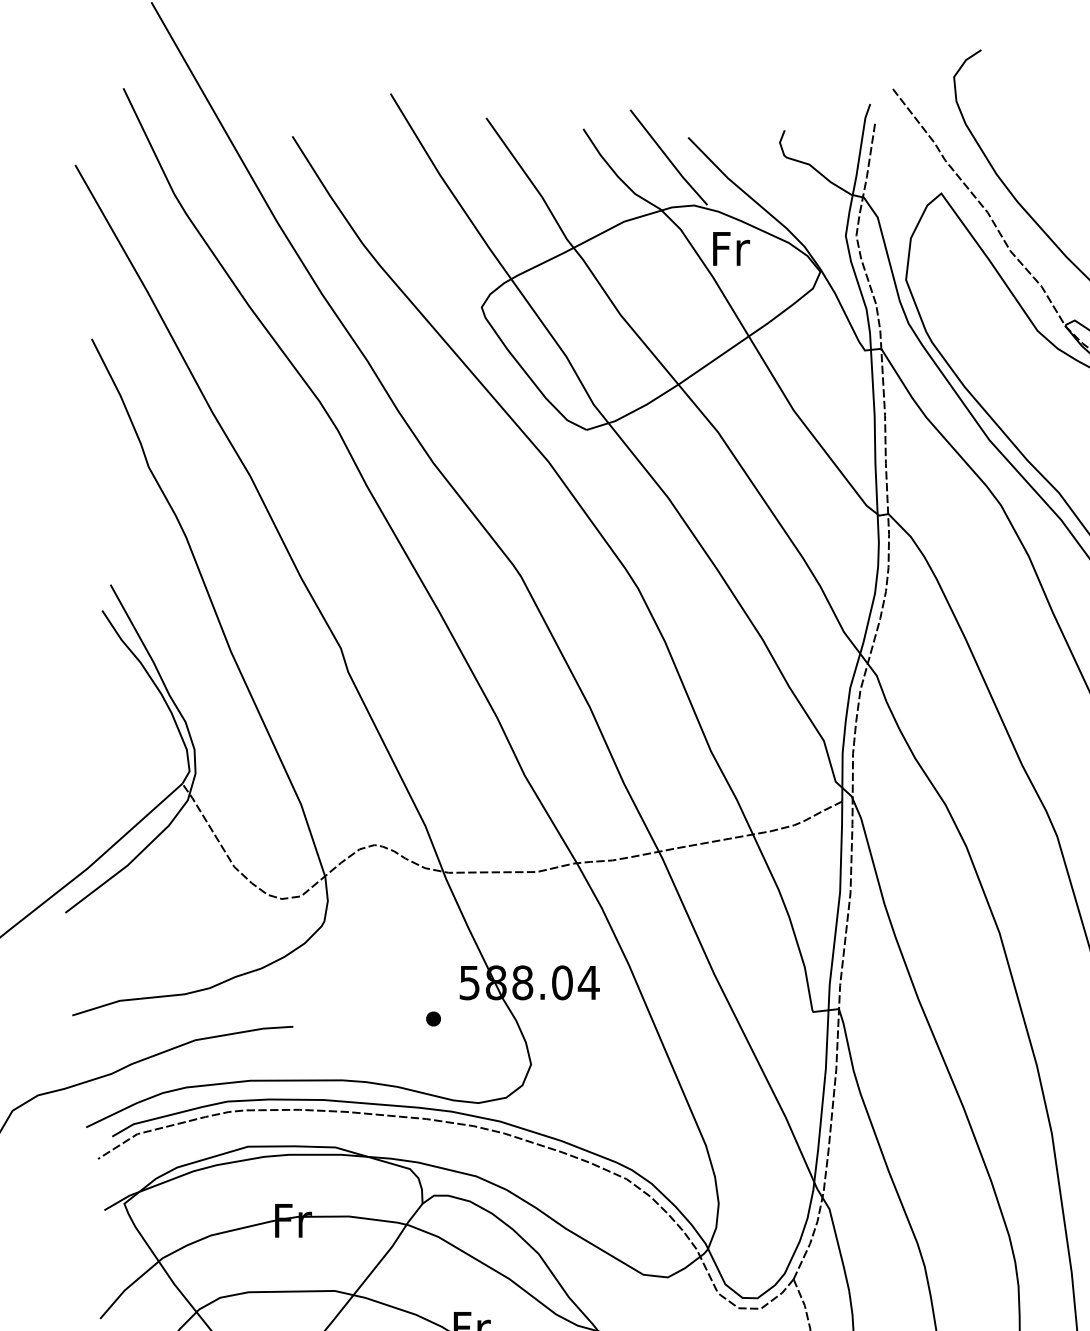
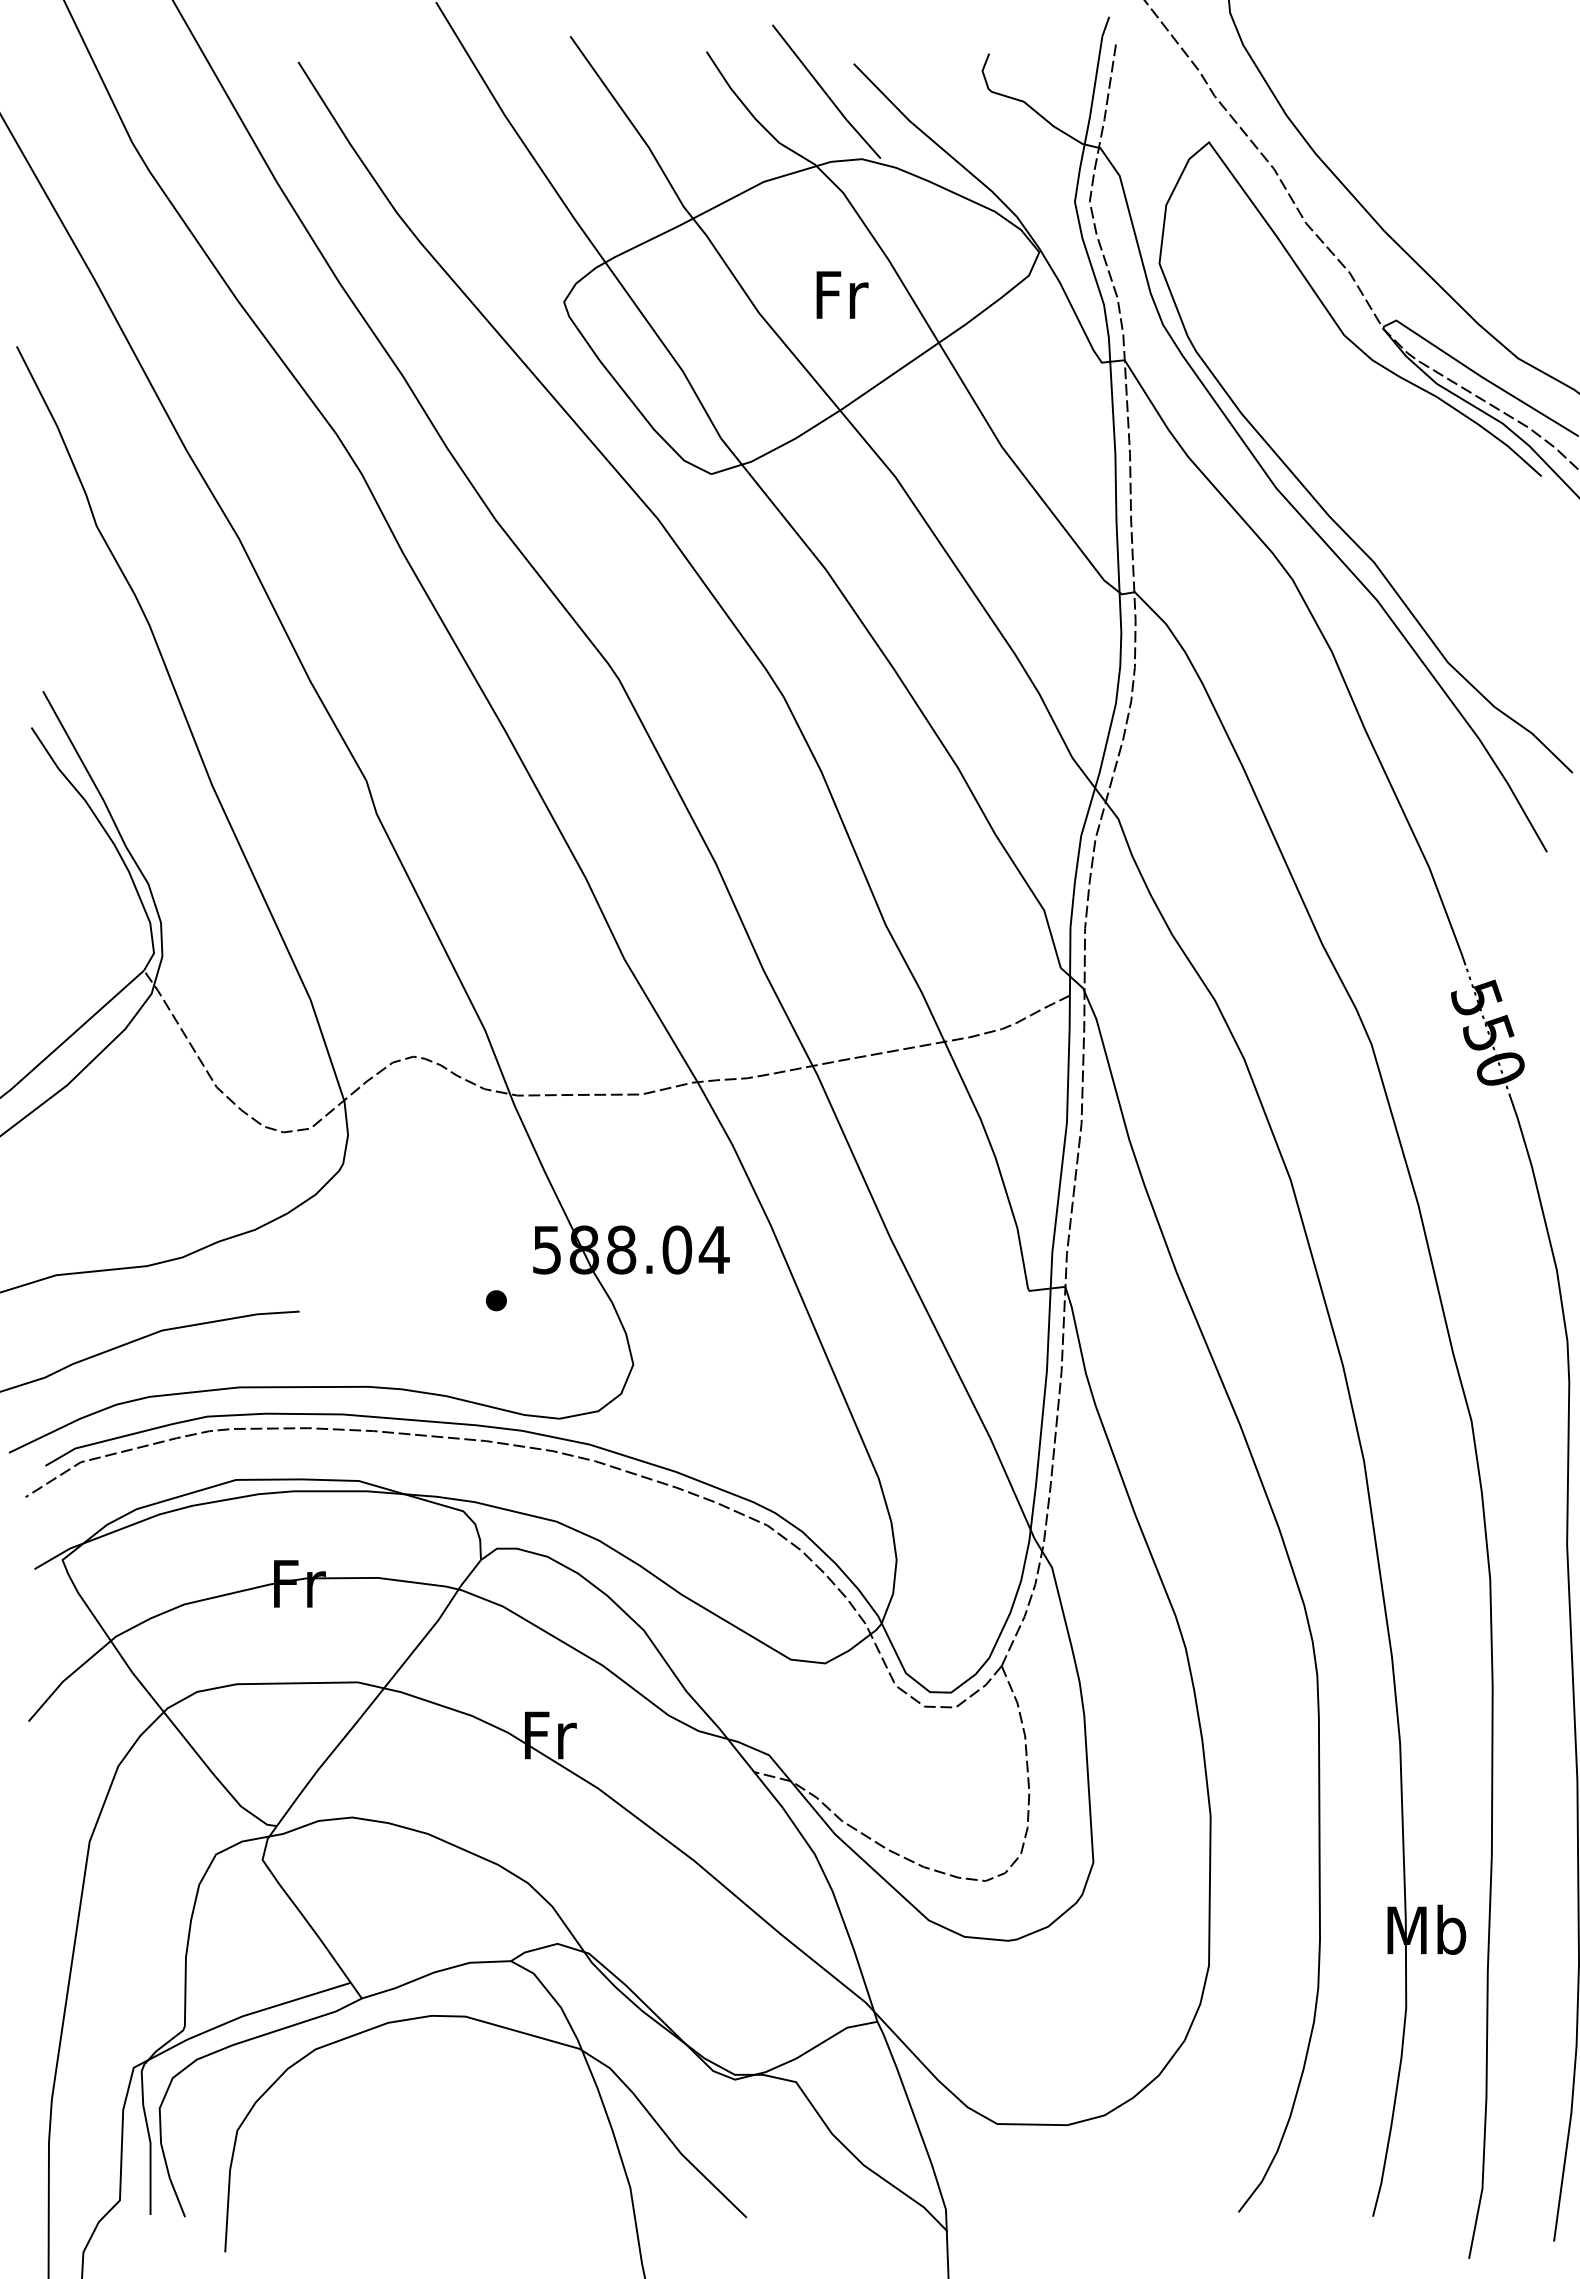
text: (731, 248) -> (842, 294), moved

